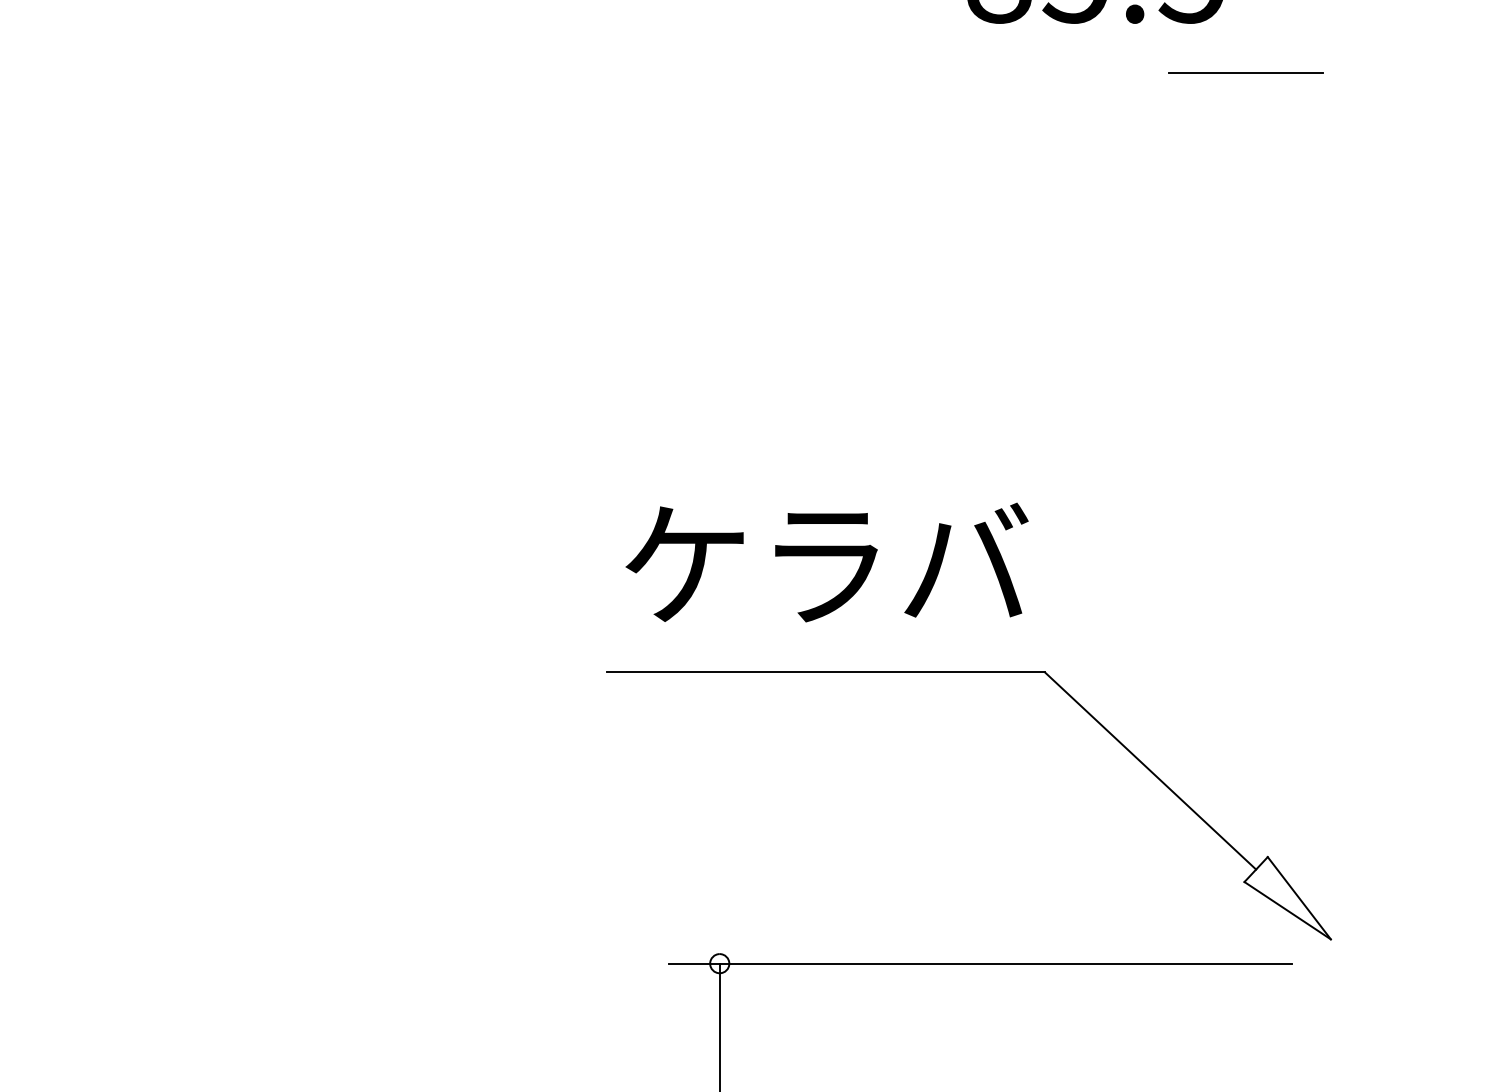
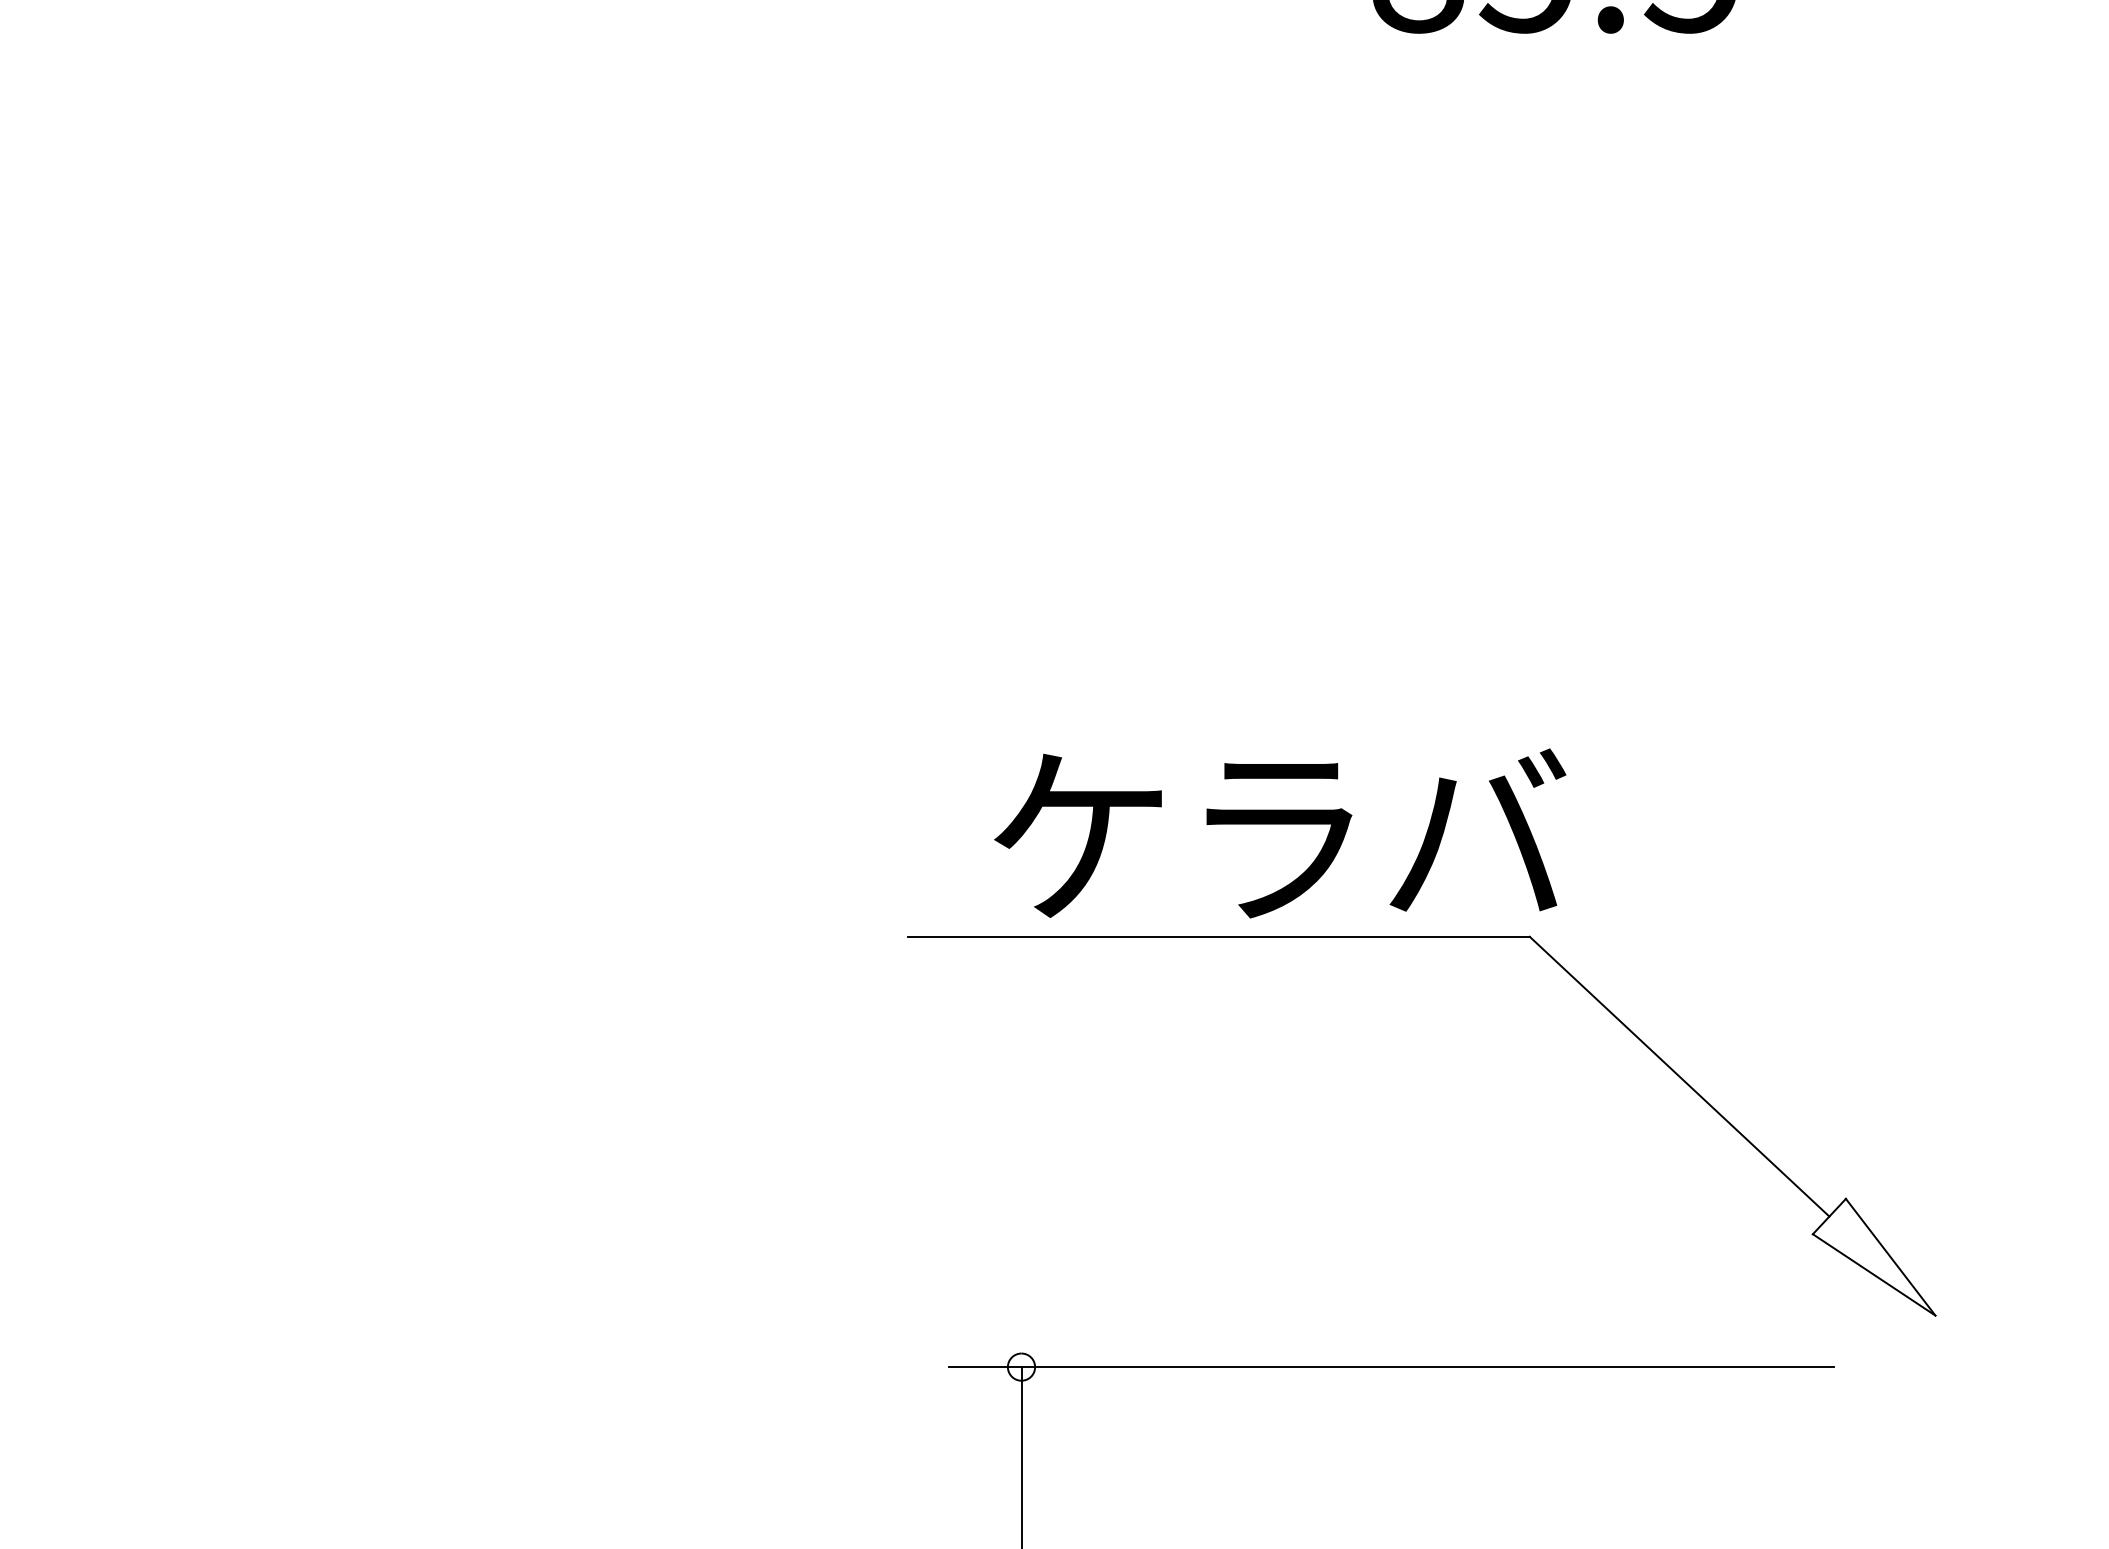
line: (1245, 73) -> (1767, 104), removed
text: (826, 562) -> (1279, 833), moved
part: (968, 672) -> (1421, 936), moved

